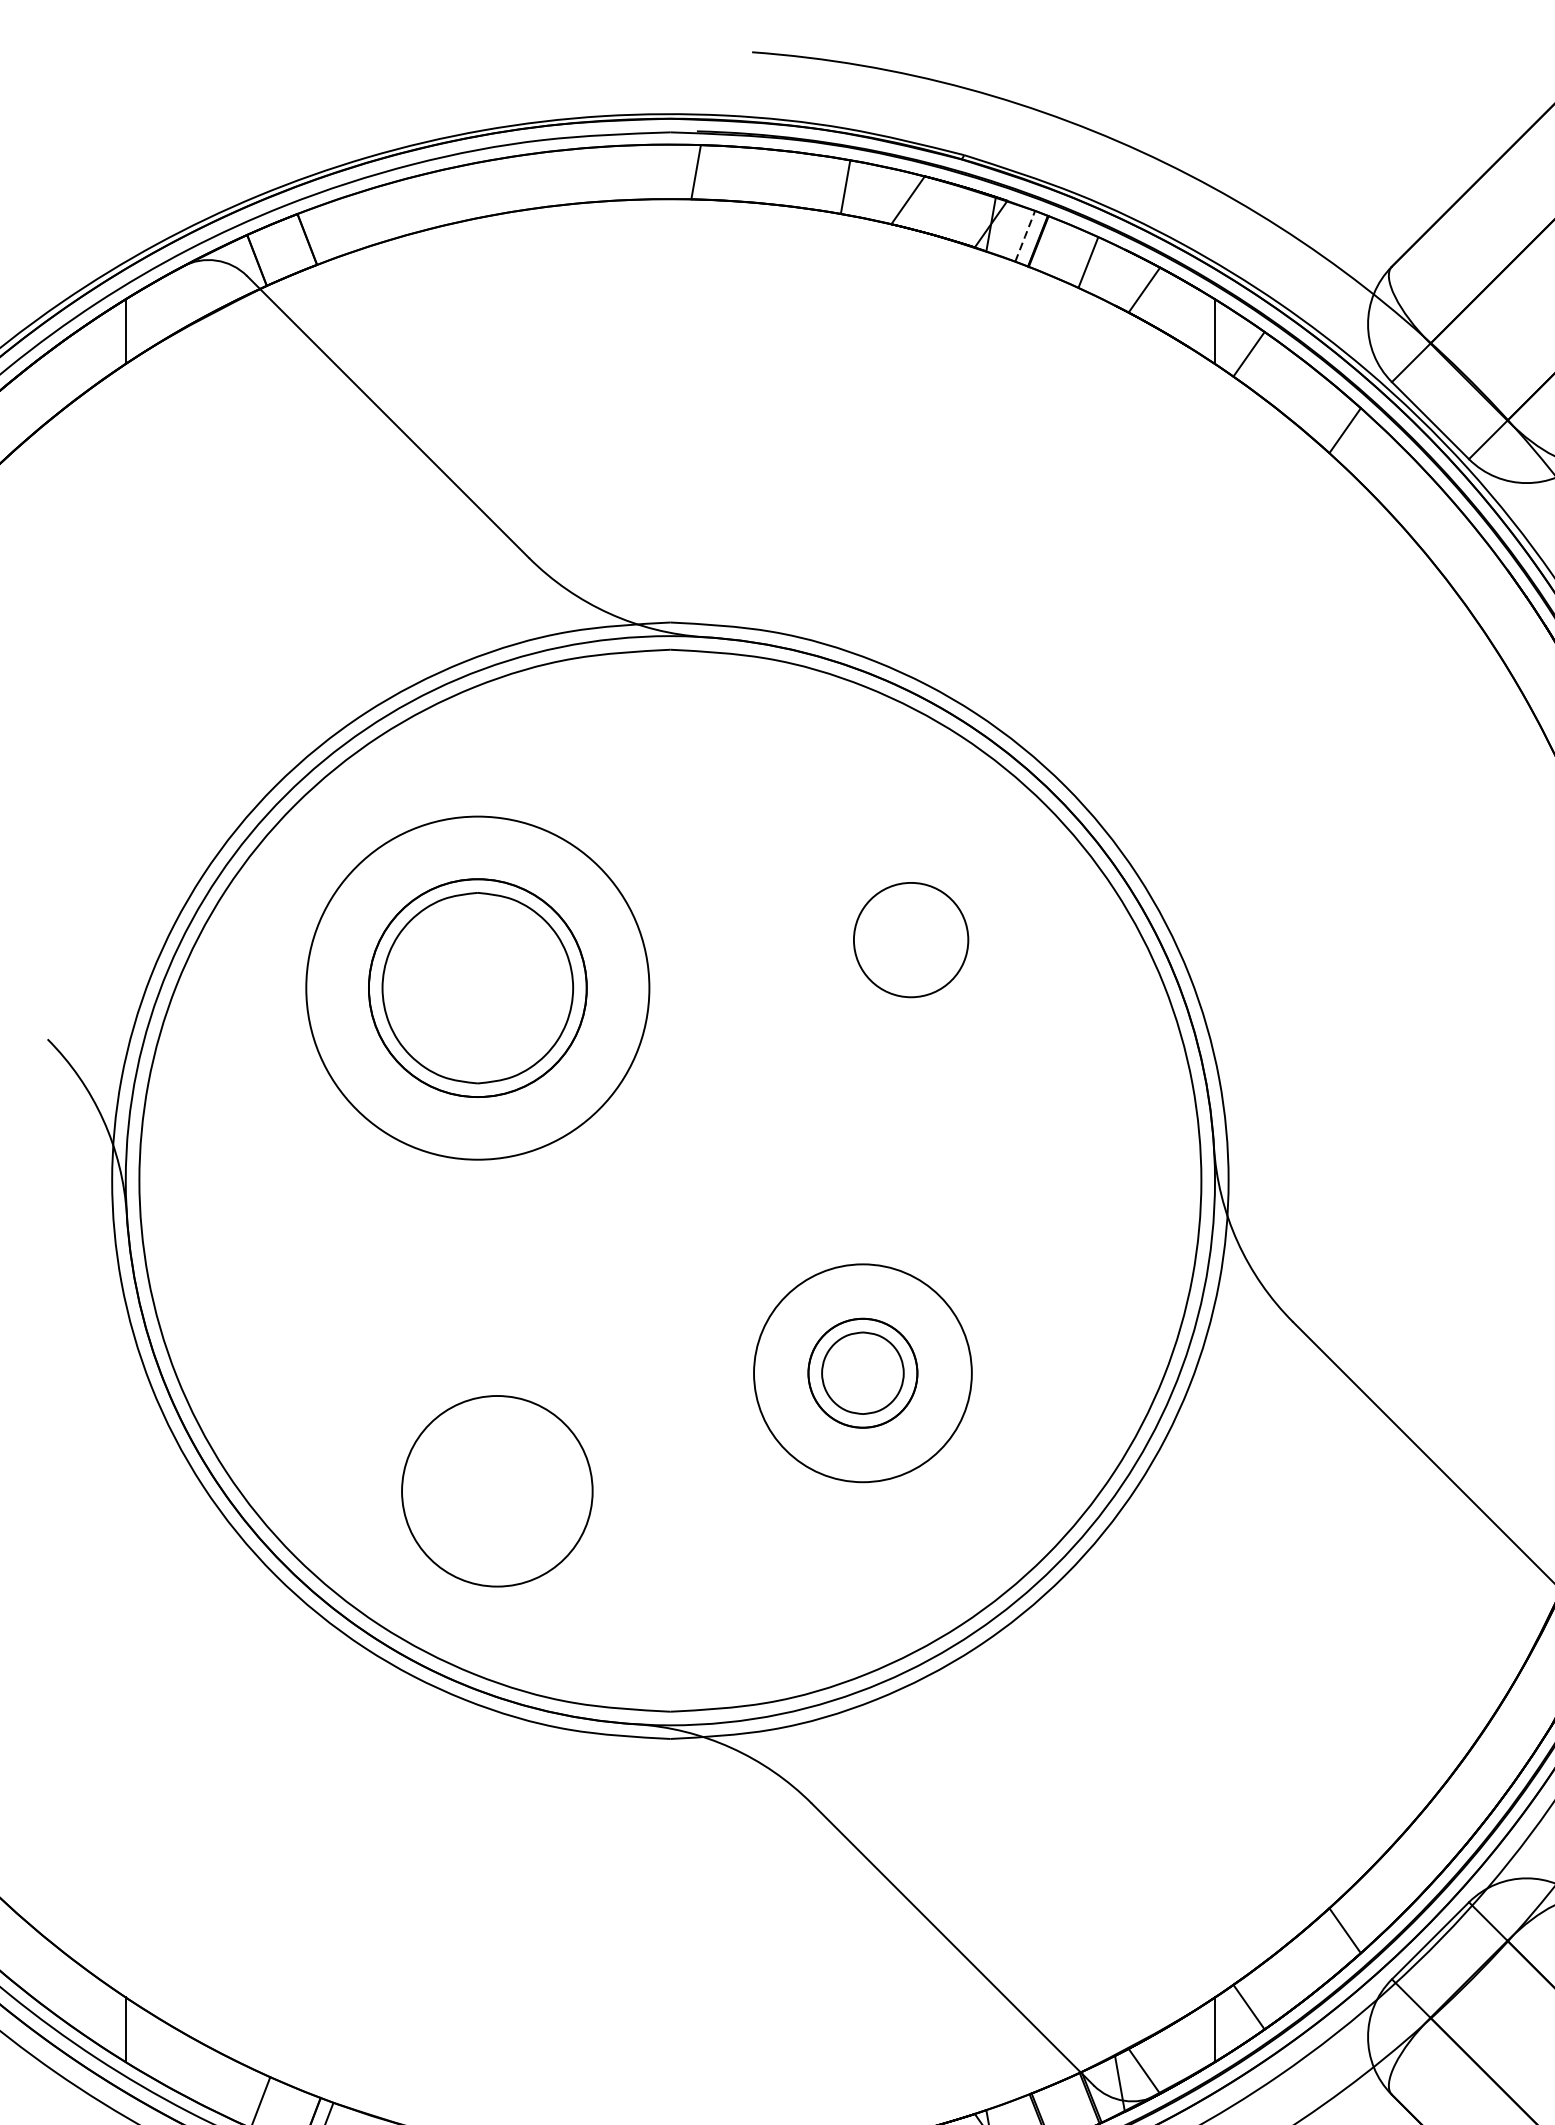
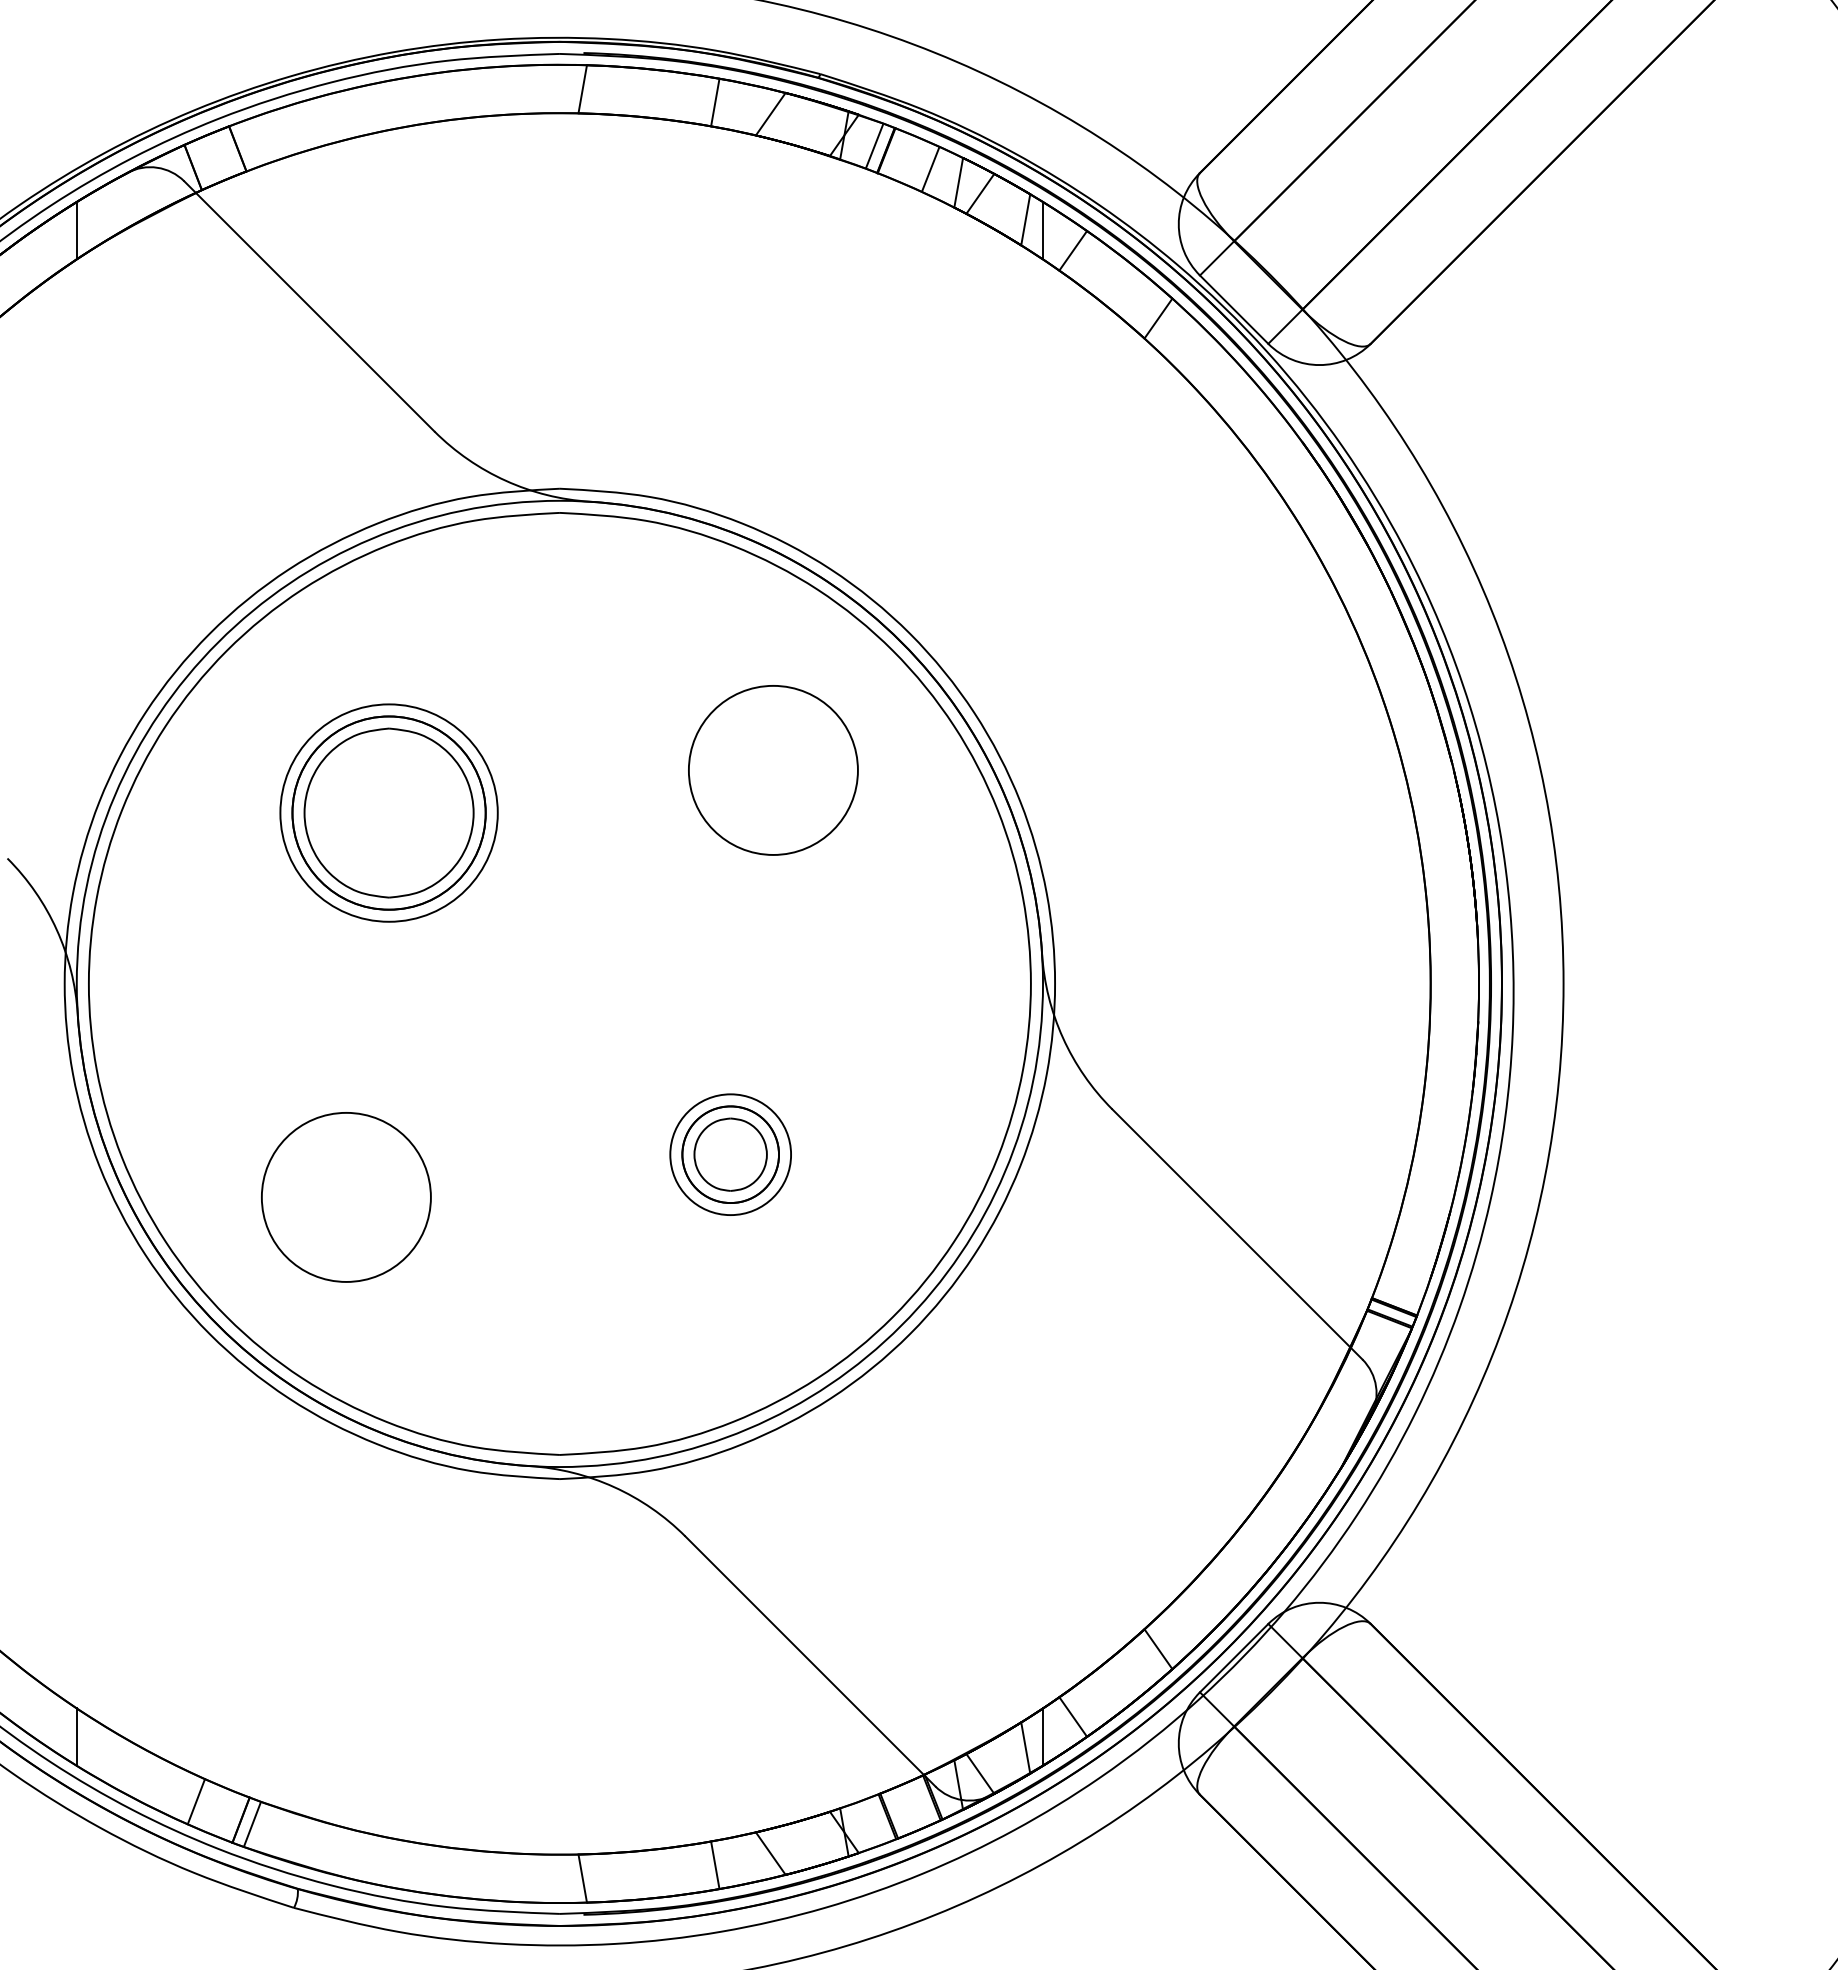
line: (1025, 236) -> (874, 146), dashed -> solid
line: (1119, 277) -> (958, 182), added
line: (1195, 319) -> (1025, 219), added
circle: (911, 940) -> (773, 770), size x1.67
circle: (477, 987) -> (388, 812), size x0.71
circle: (862, 1373) -> (730, 1154), size x0.62
circle: (497, 1491) -> (346, 1197), moved
line: (1195, 2041) -> (1025, 1747), added

